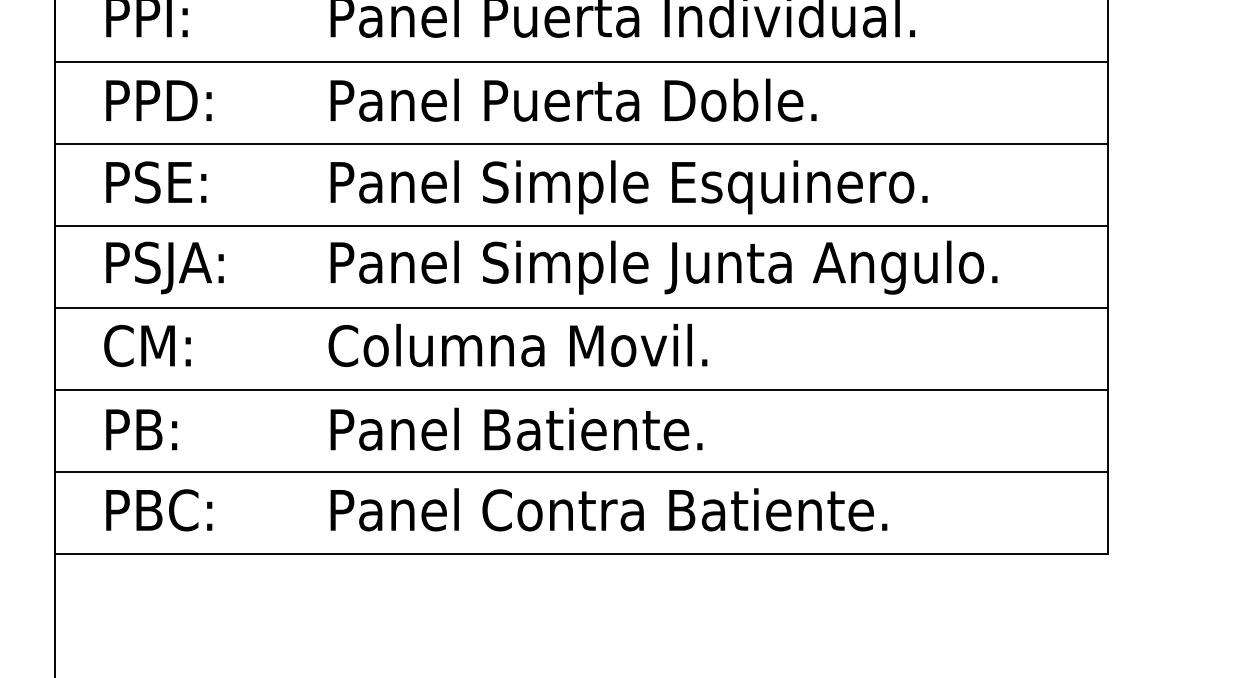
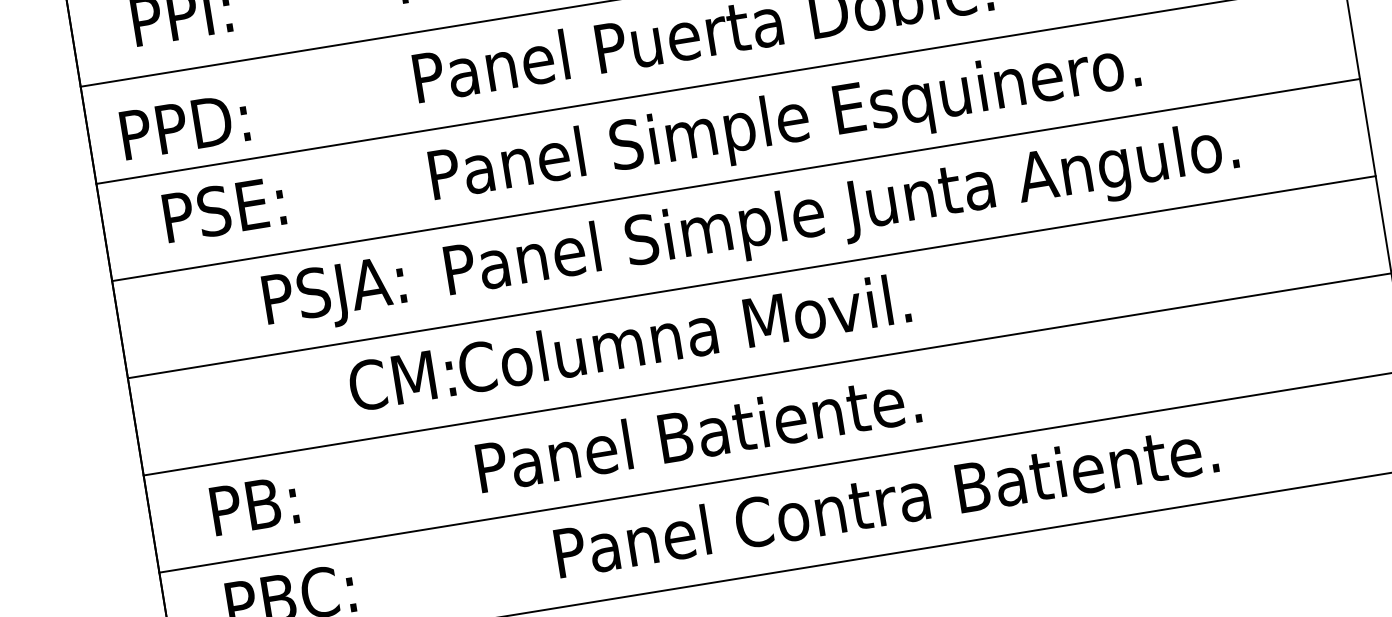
text: (158, 100) -> (184, 126), moved
text: (164, 267) -> (334, 295), moved
text: (147, 345) -> (401, 379), moved
text: (608, 509) -> (885, 500), moved

